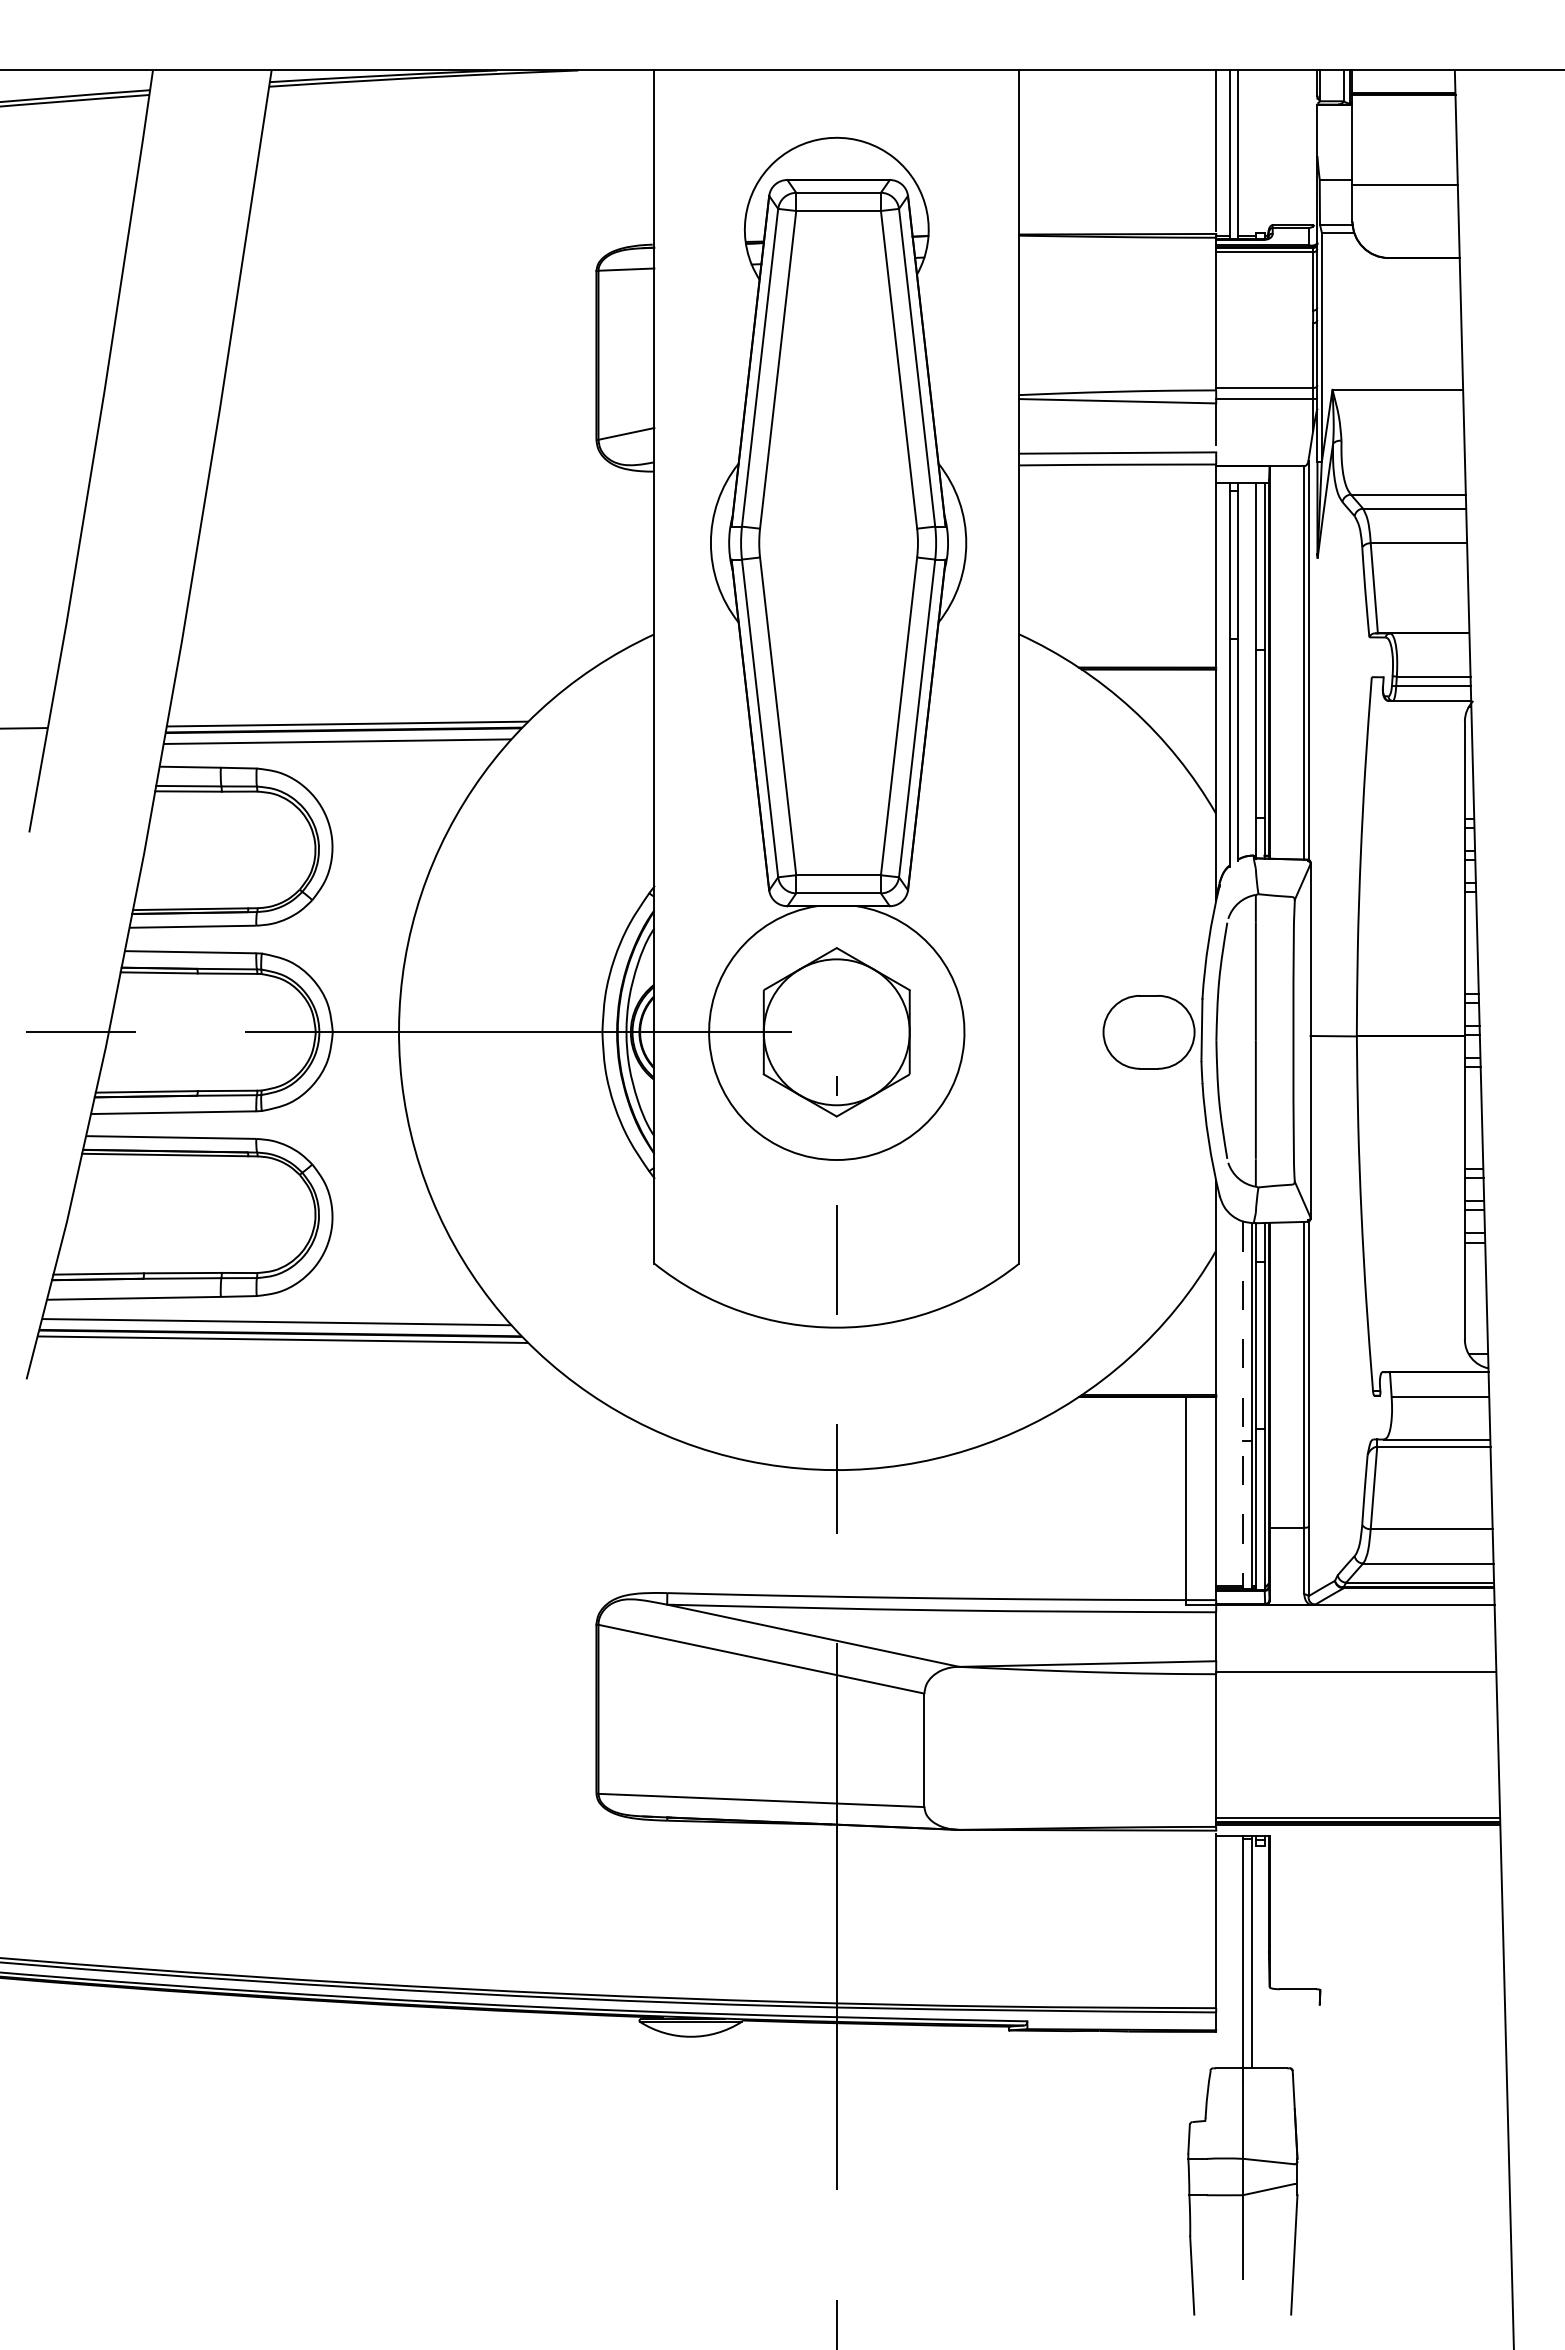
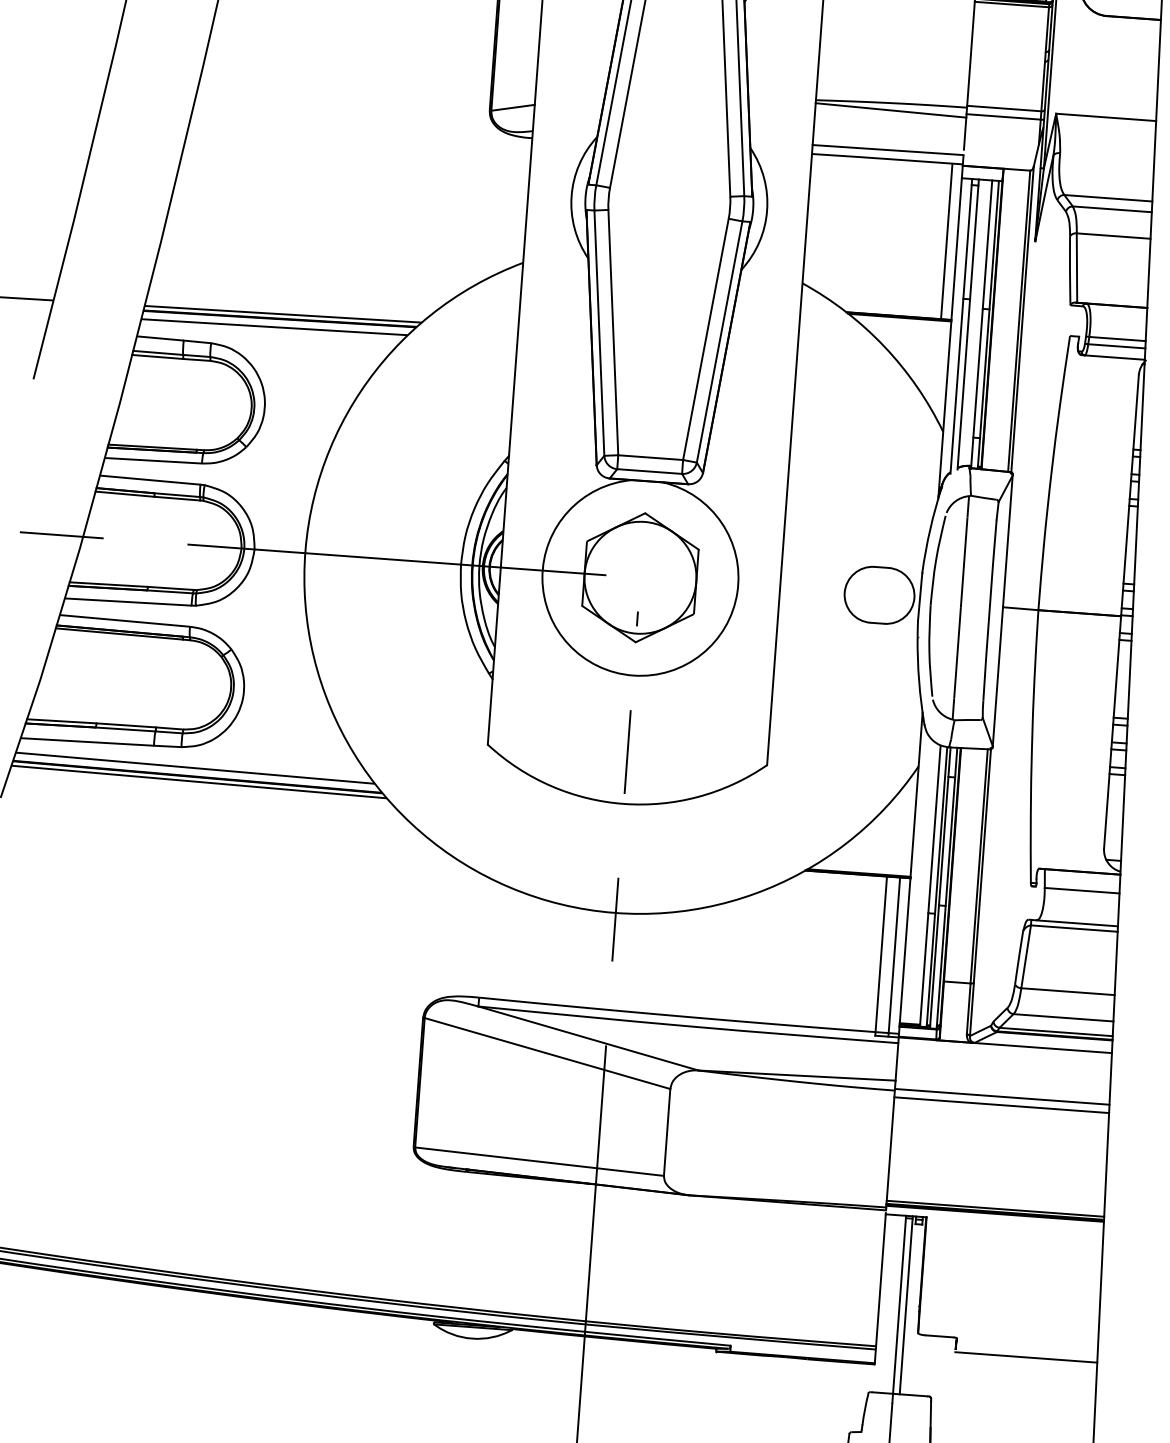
line: (1202, 566) -> (946, 241), added
line: (1242, 1406) -> (930, 887), dashed -> solid
line: (1202, 1500) -> (894, 956), added
line: (1356, 1682) -> (1001, 1104), added
line: (1412, 2008) -> (1026, 1357), added

